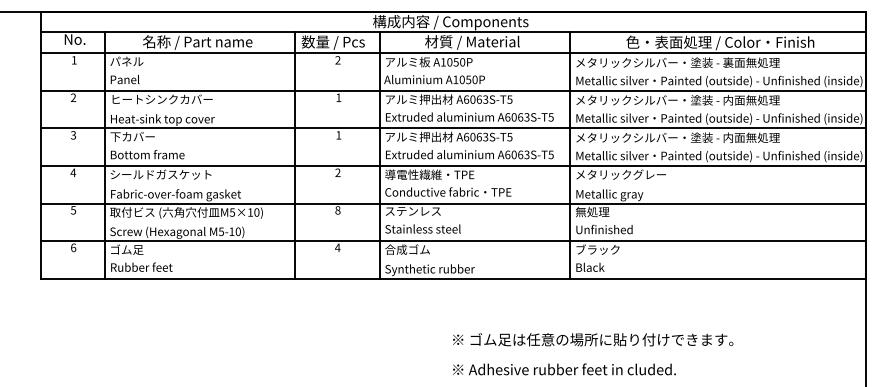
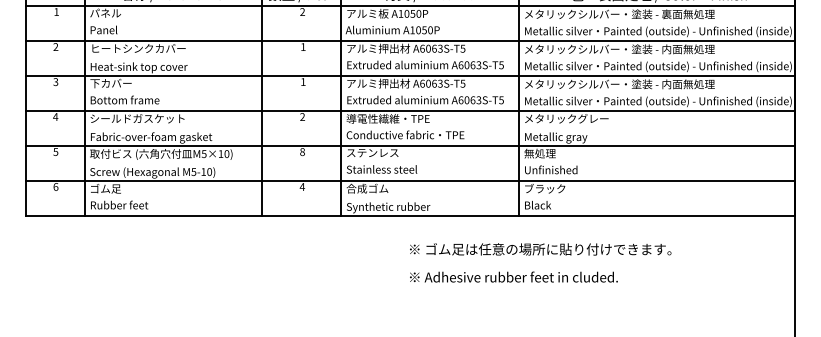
text: (593, 354) -> (540, 263), moved

